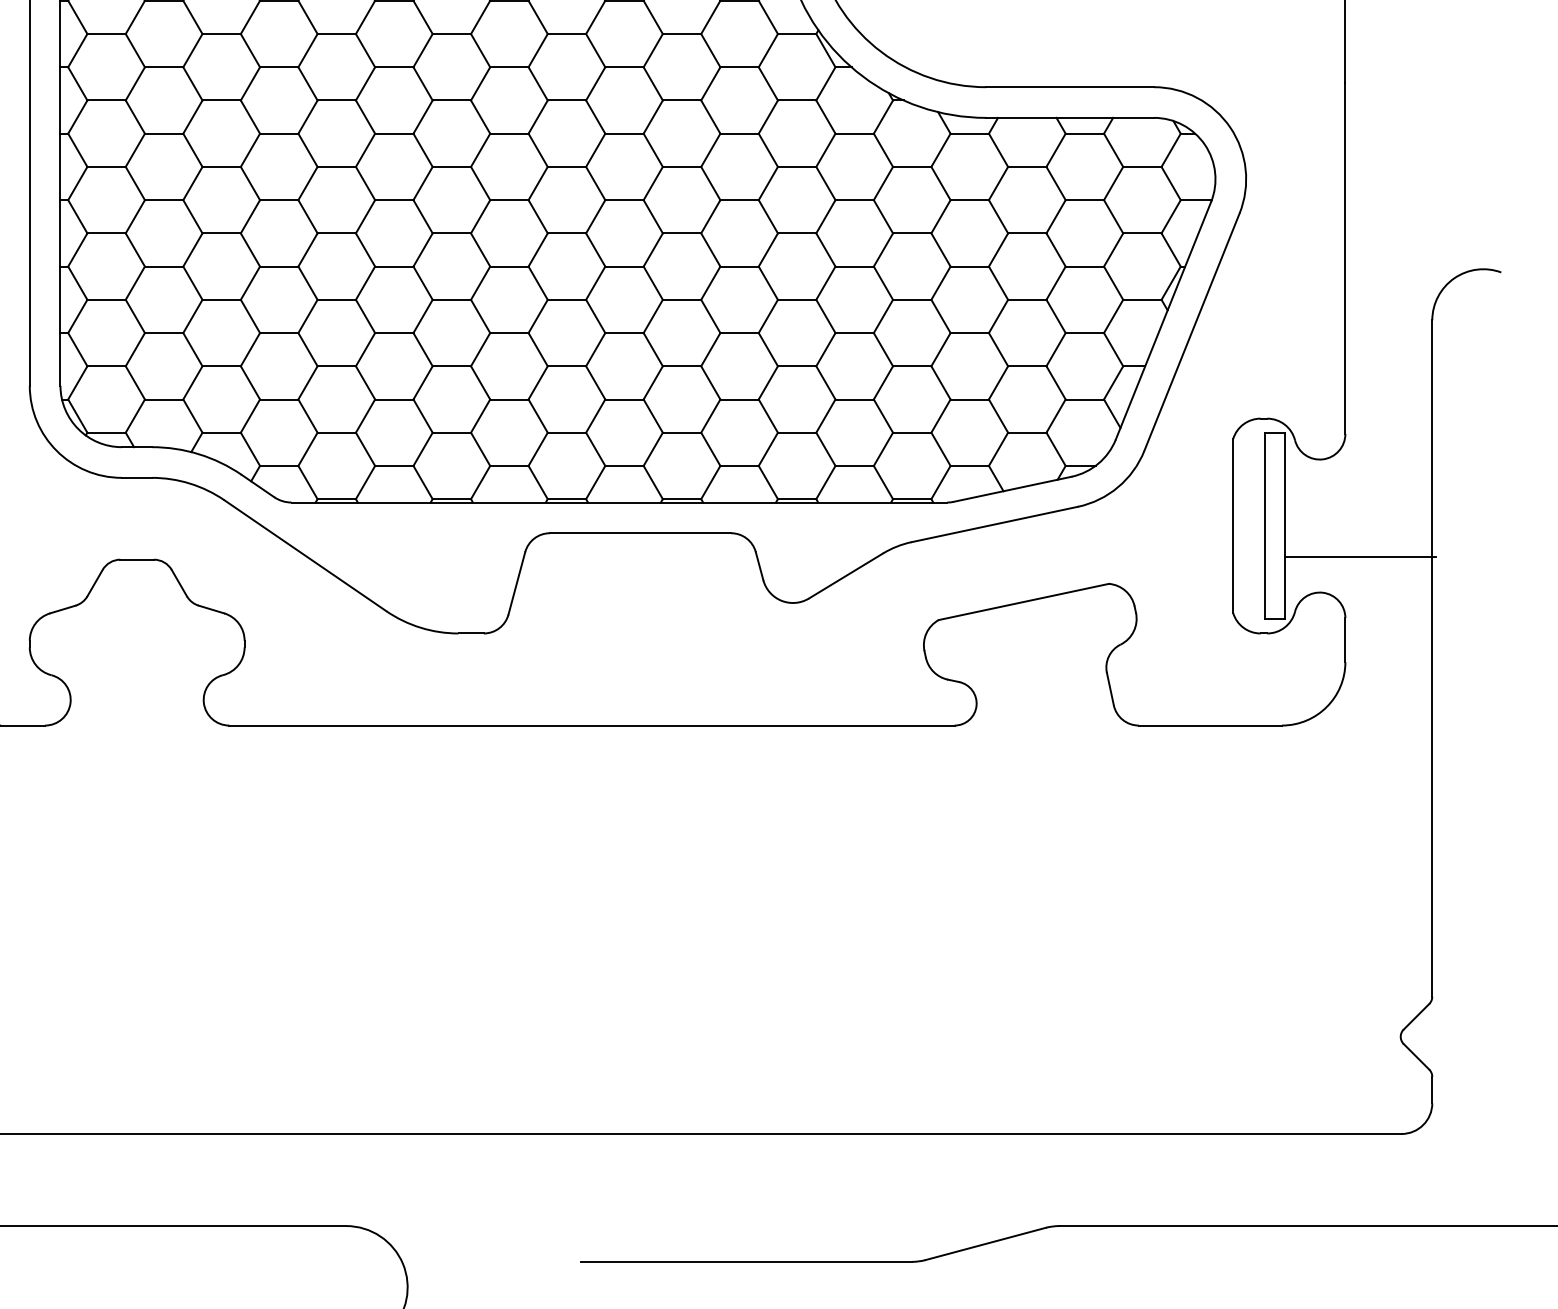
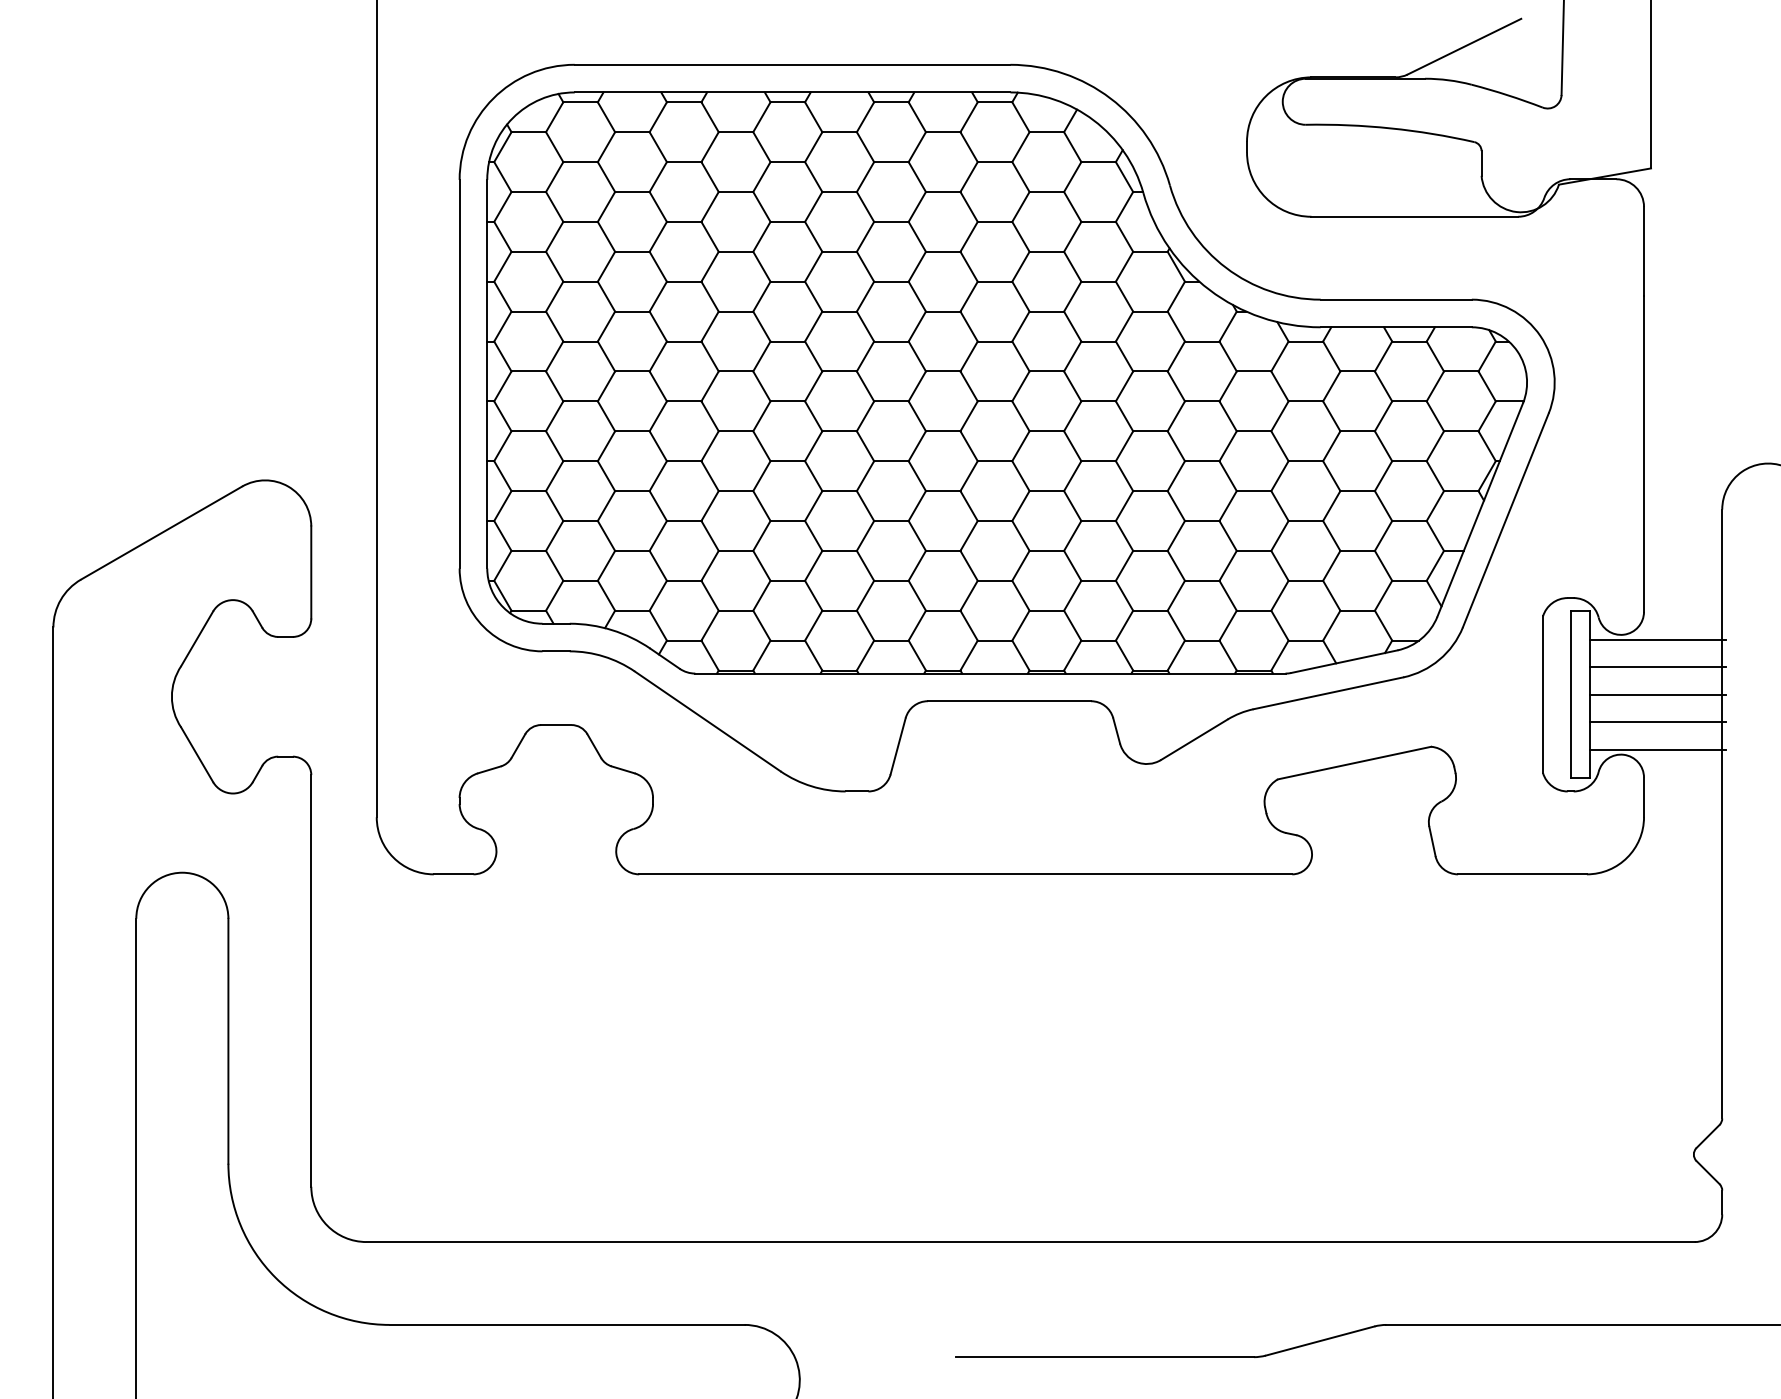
line: (1360, 464) -> (1657, 639), added
line: (1360, 495) -> (1657, 667), added
line: (1360, 525) -> (1657, 694), added
line: (1360, 587) -> (1657, 750), added

